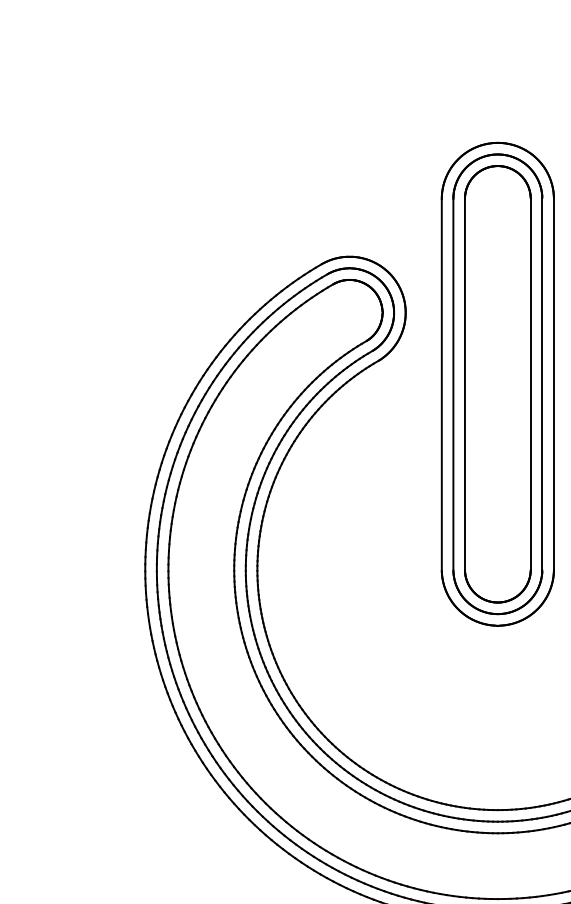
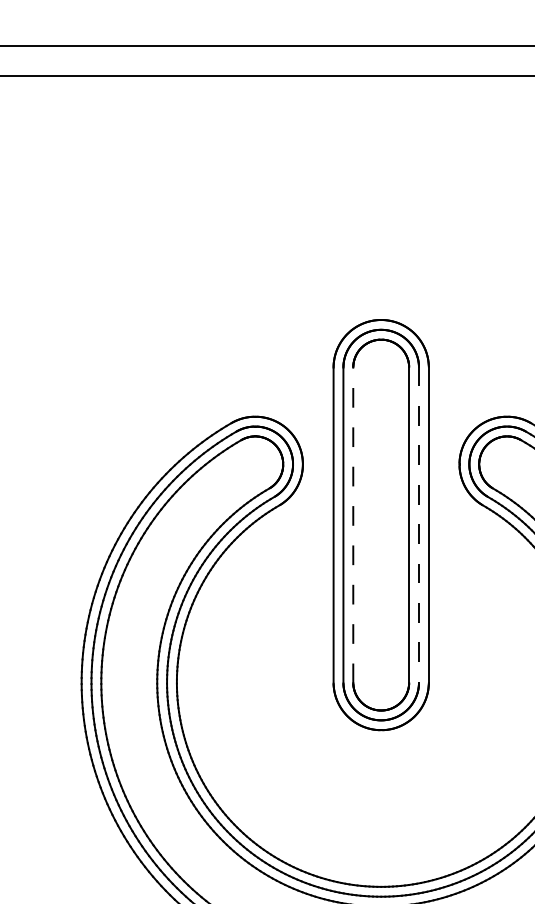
line: (541, 383) -> (418, 524), solid -> dashed
line: (465, 384) -> (353, 525), solid -> dashed

